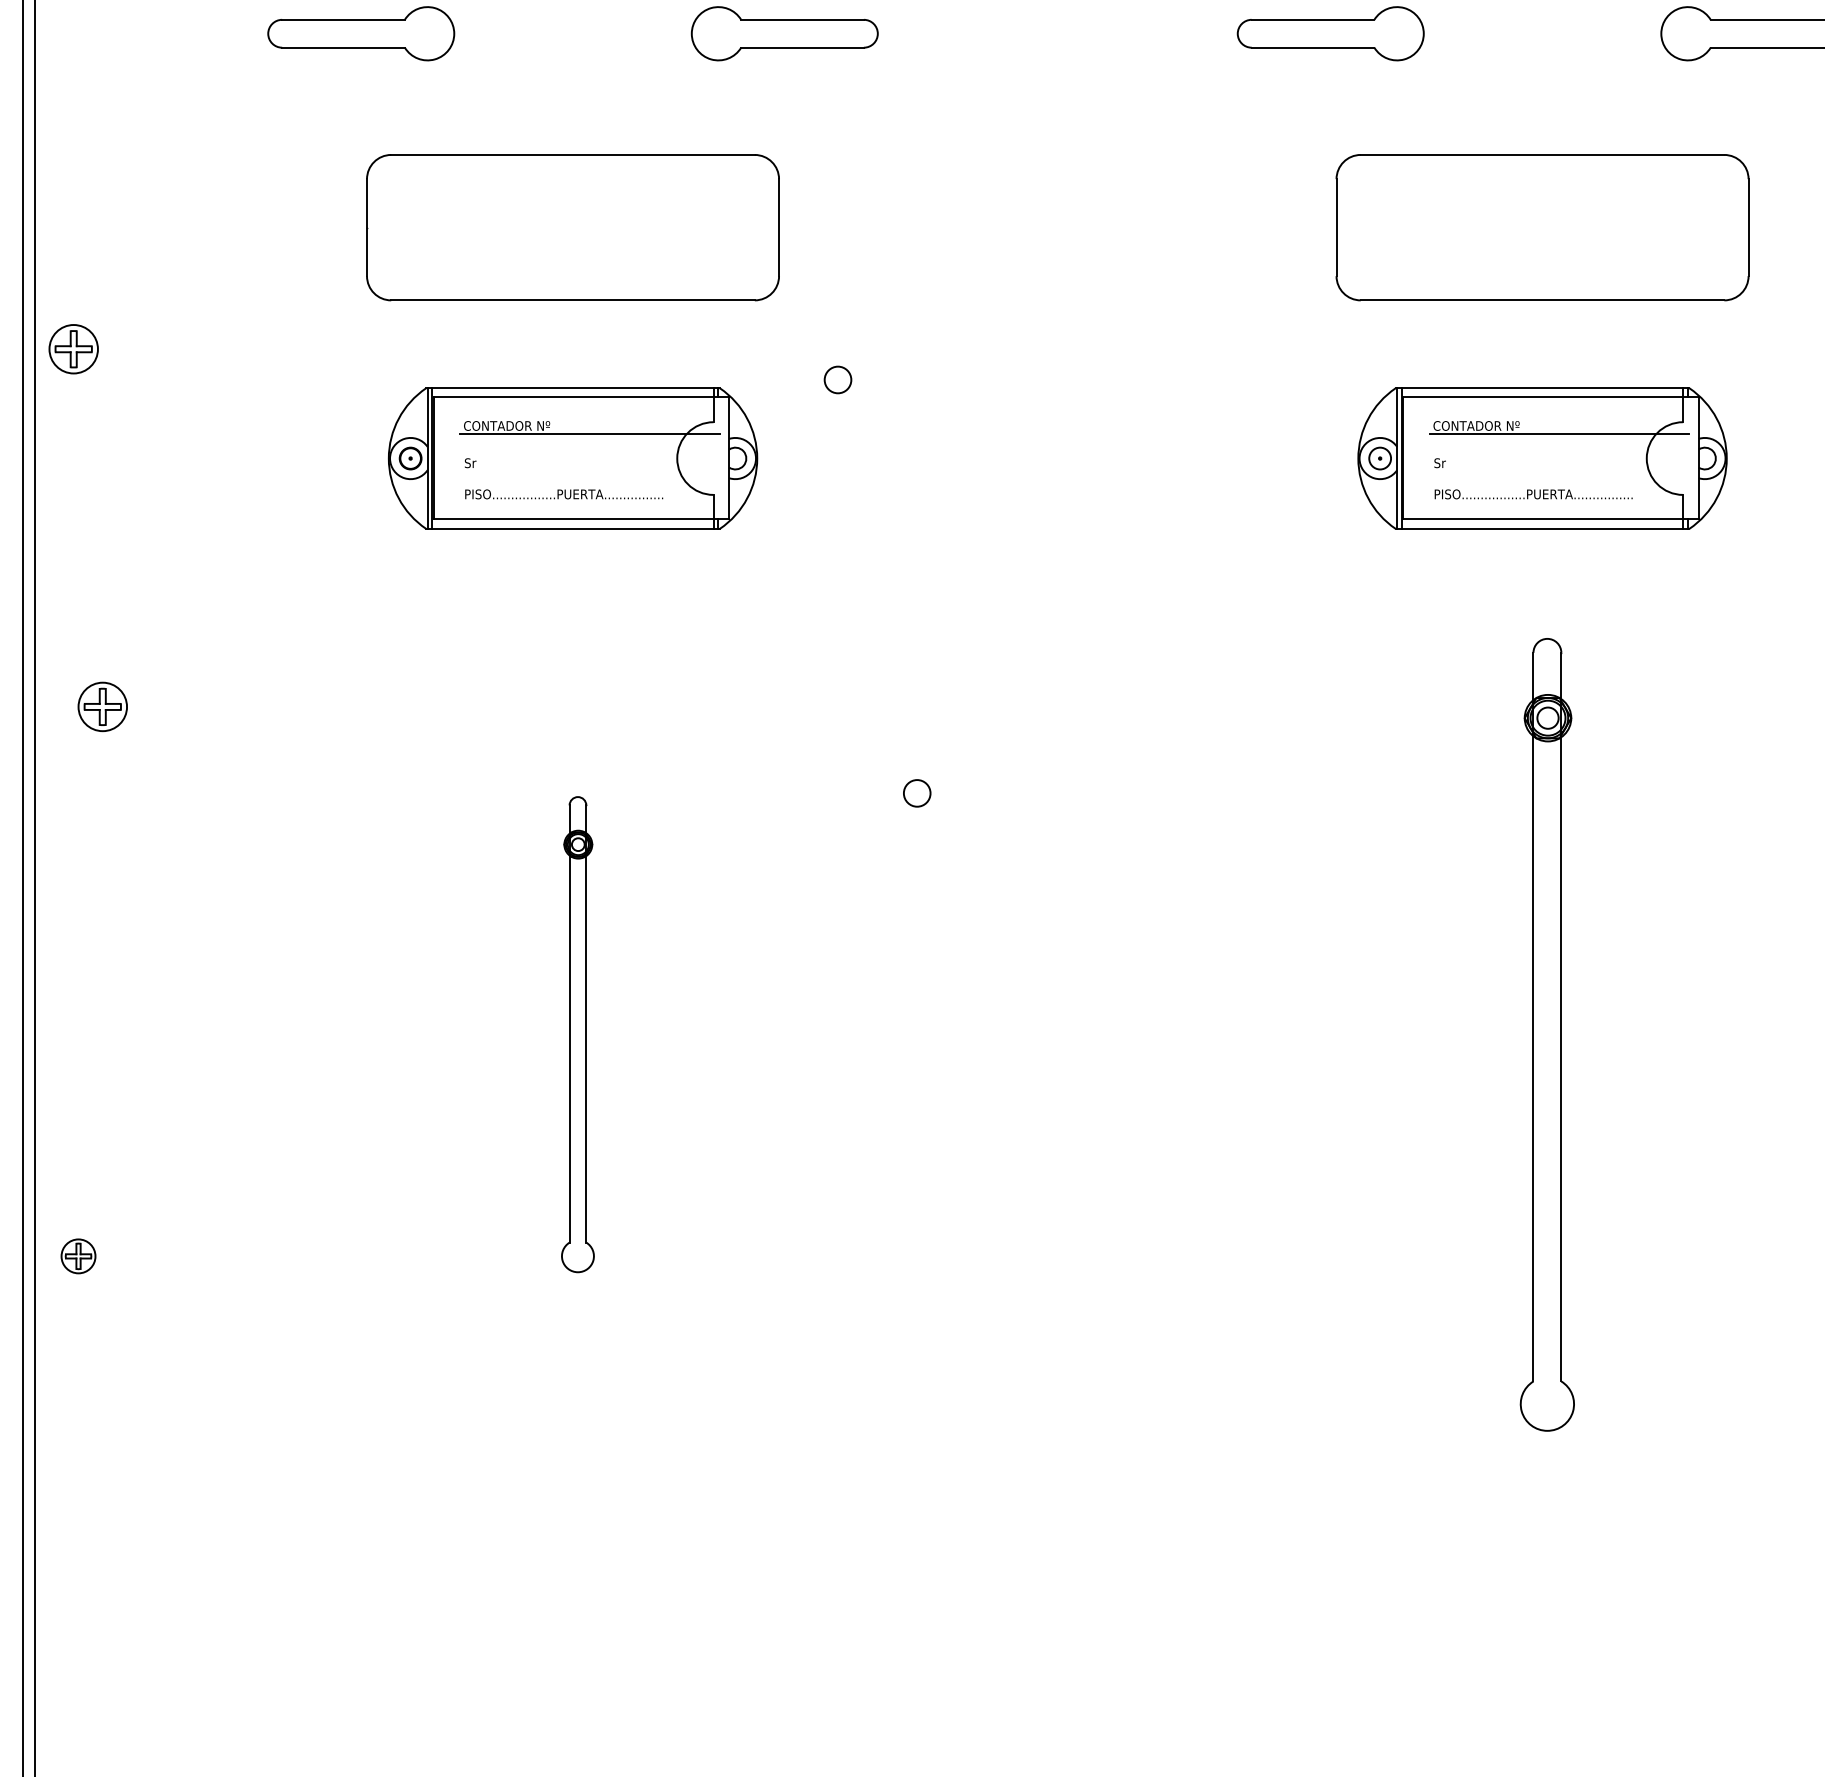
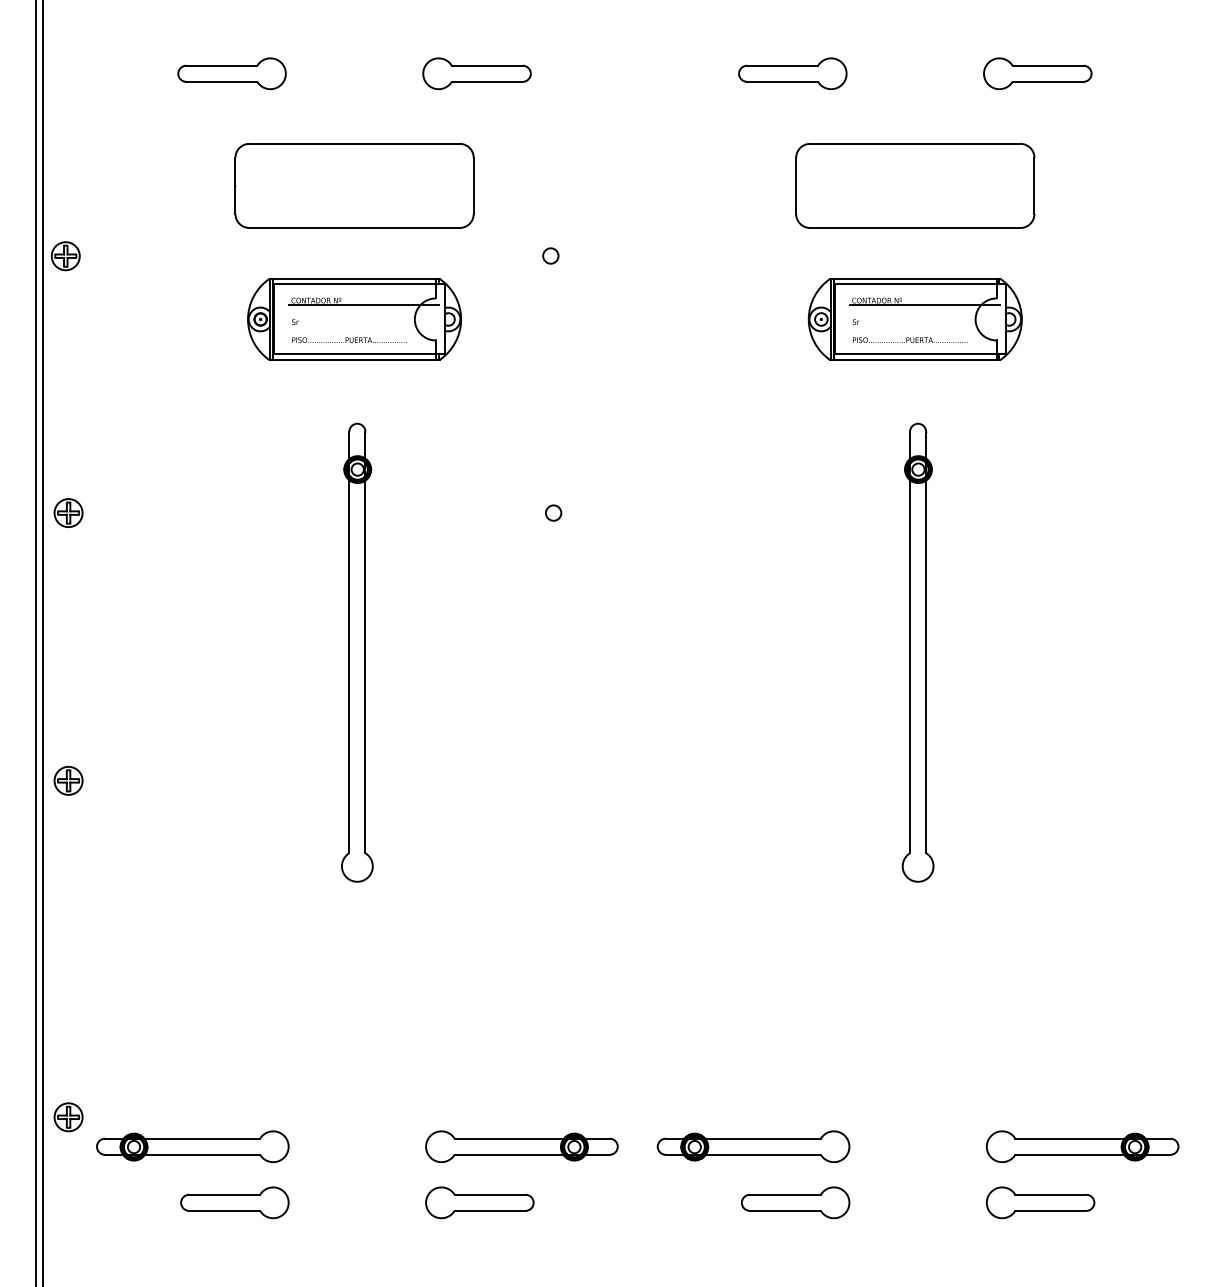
circle: (837, 379) -> (550, 255), moved
part: (102, 705) -> (68, 512), moved
part: (578, 1034) -> (357, 652), size x1.67
part: (78, 1255) -> (68, 780), size x1.43

